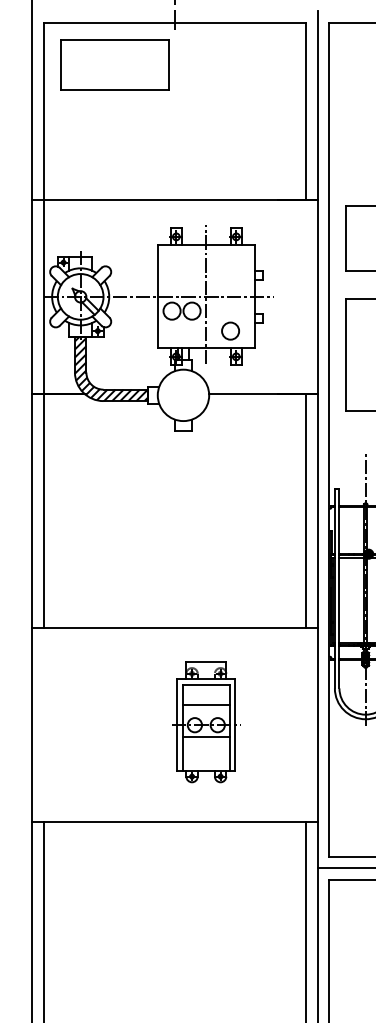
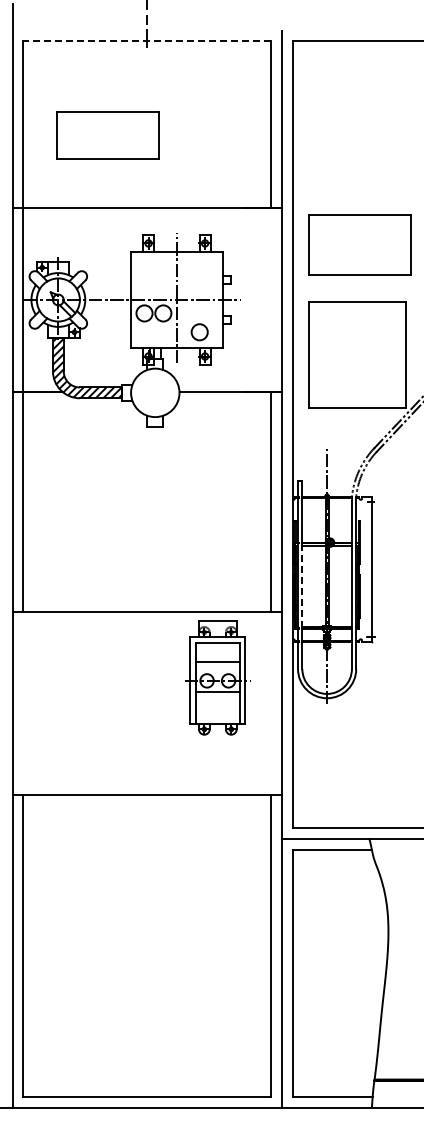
line: (175, 22) -> (147, 41), solid -> dashed
part: (114, 65) -> (107, 135), moved
line: (339, 599) -> (302, 585), solid -> dashed
part: (205, 721) -> (217, 677), moved

